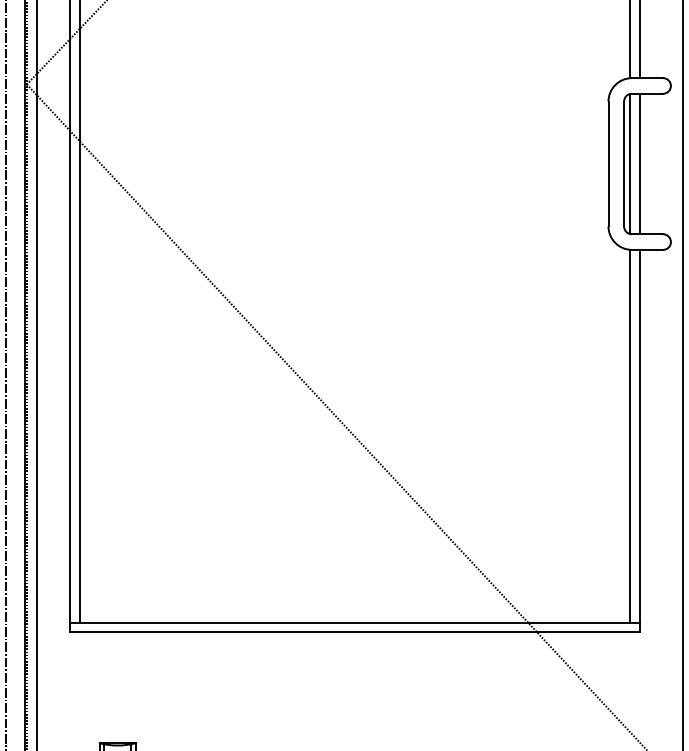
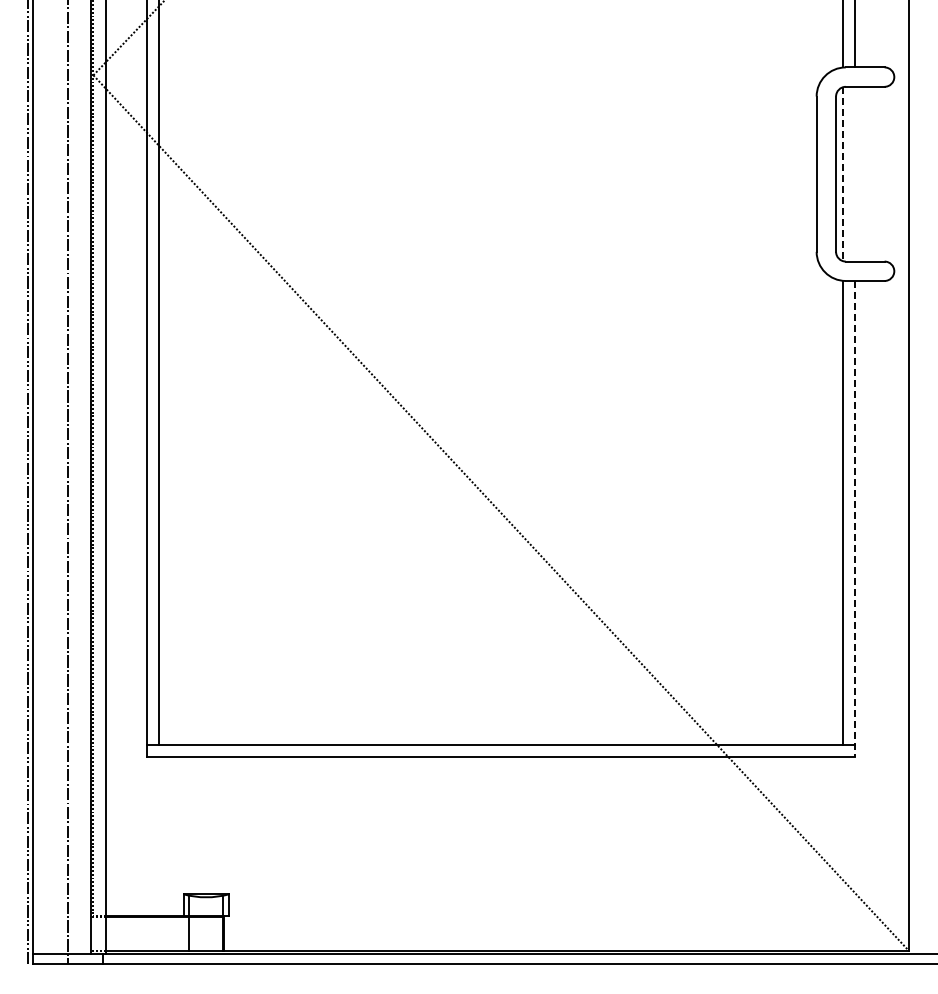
line: (639, 163) -> (855, 173), removed
line: (630, 164) -> (843, 174), solid -> dashed
line: (639, 440) -> (855, 518), solid -> dashed

